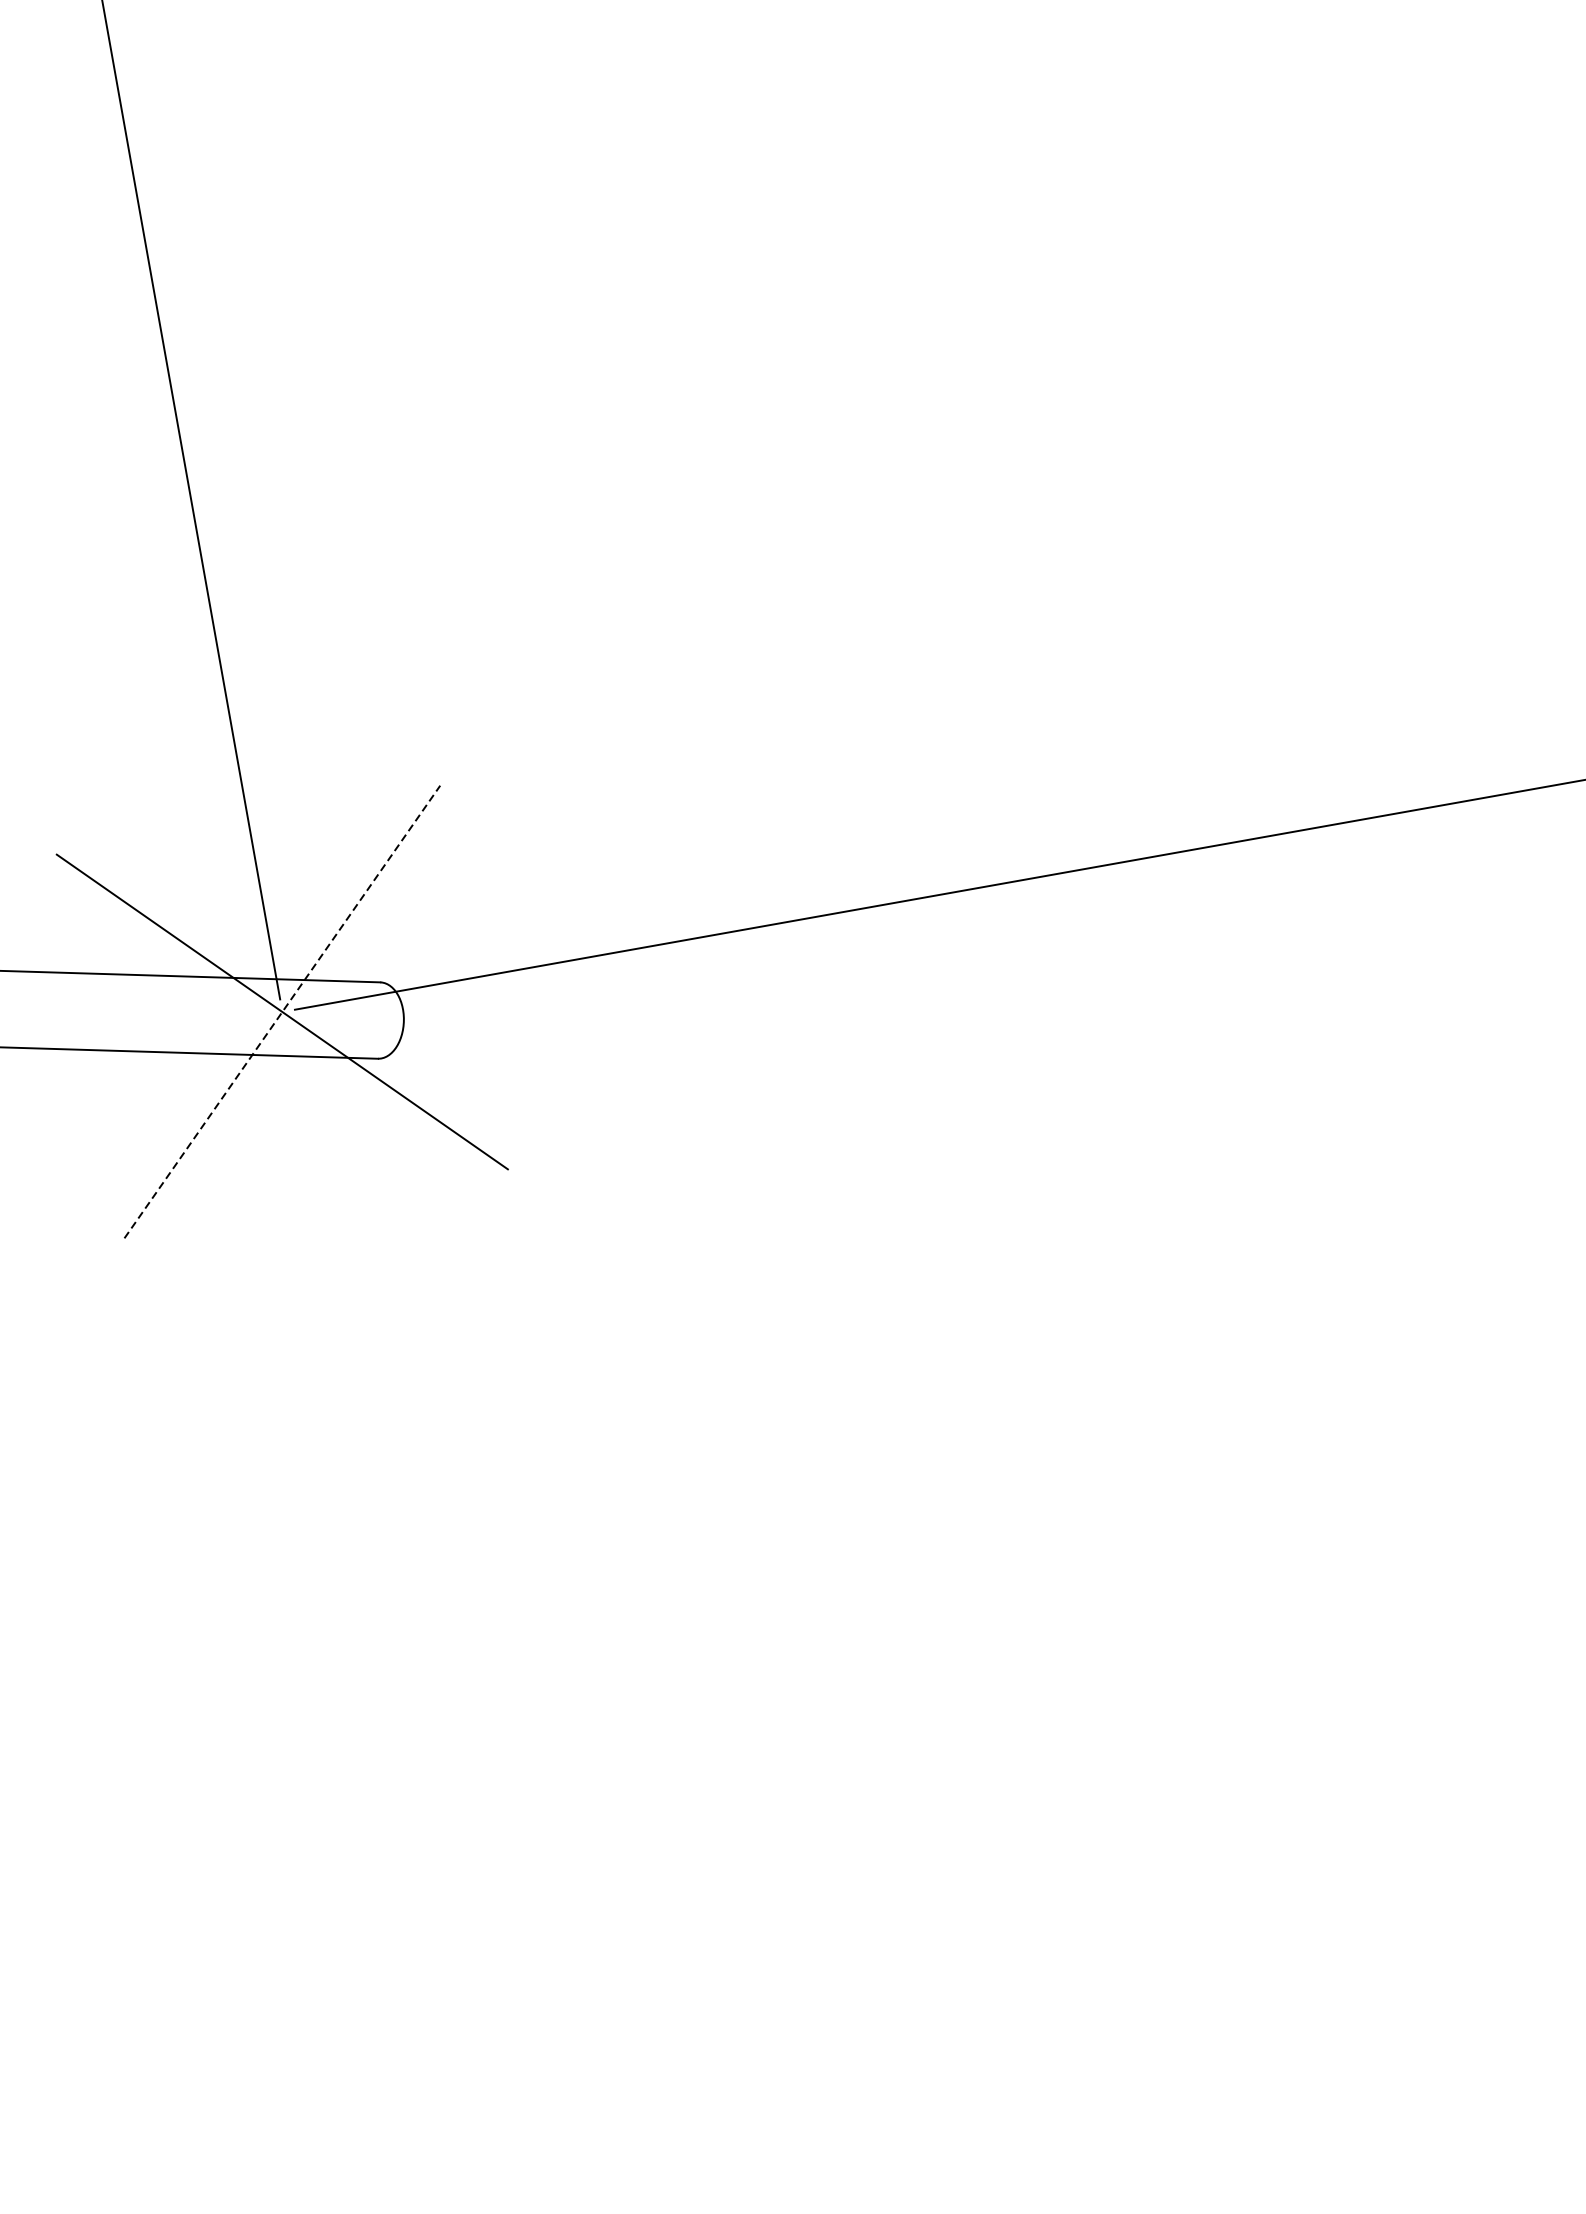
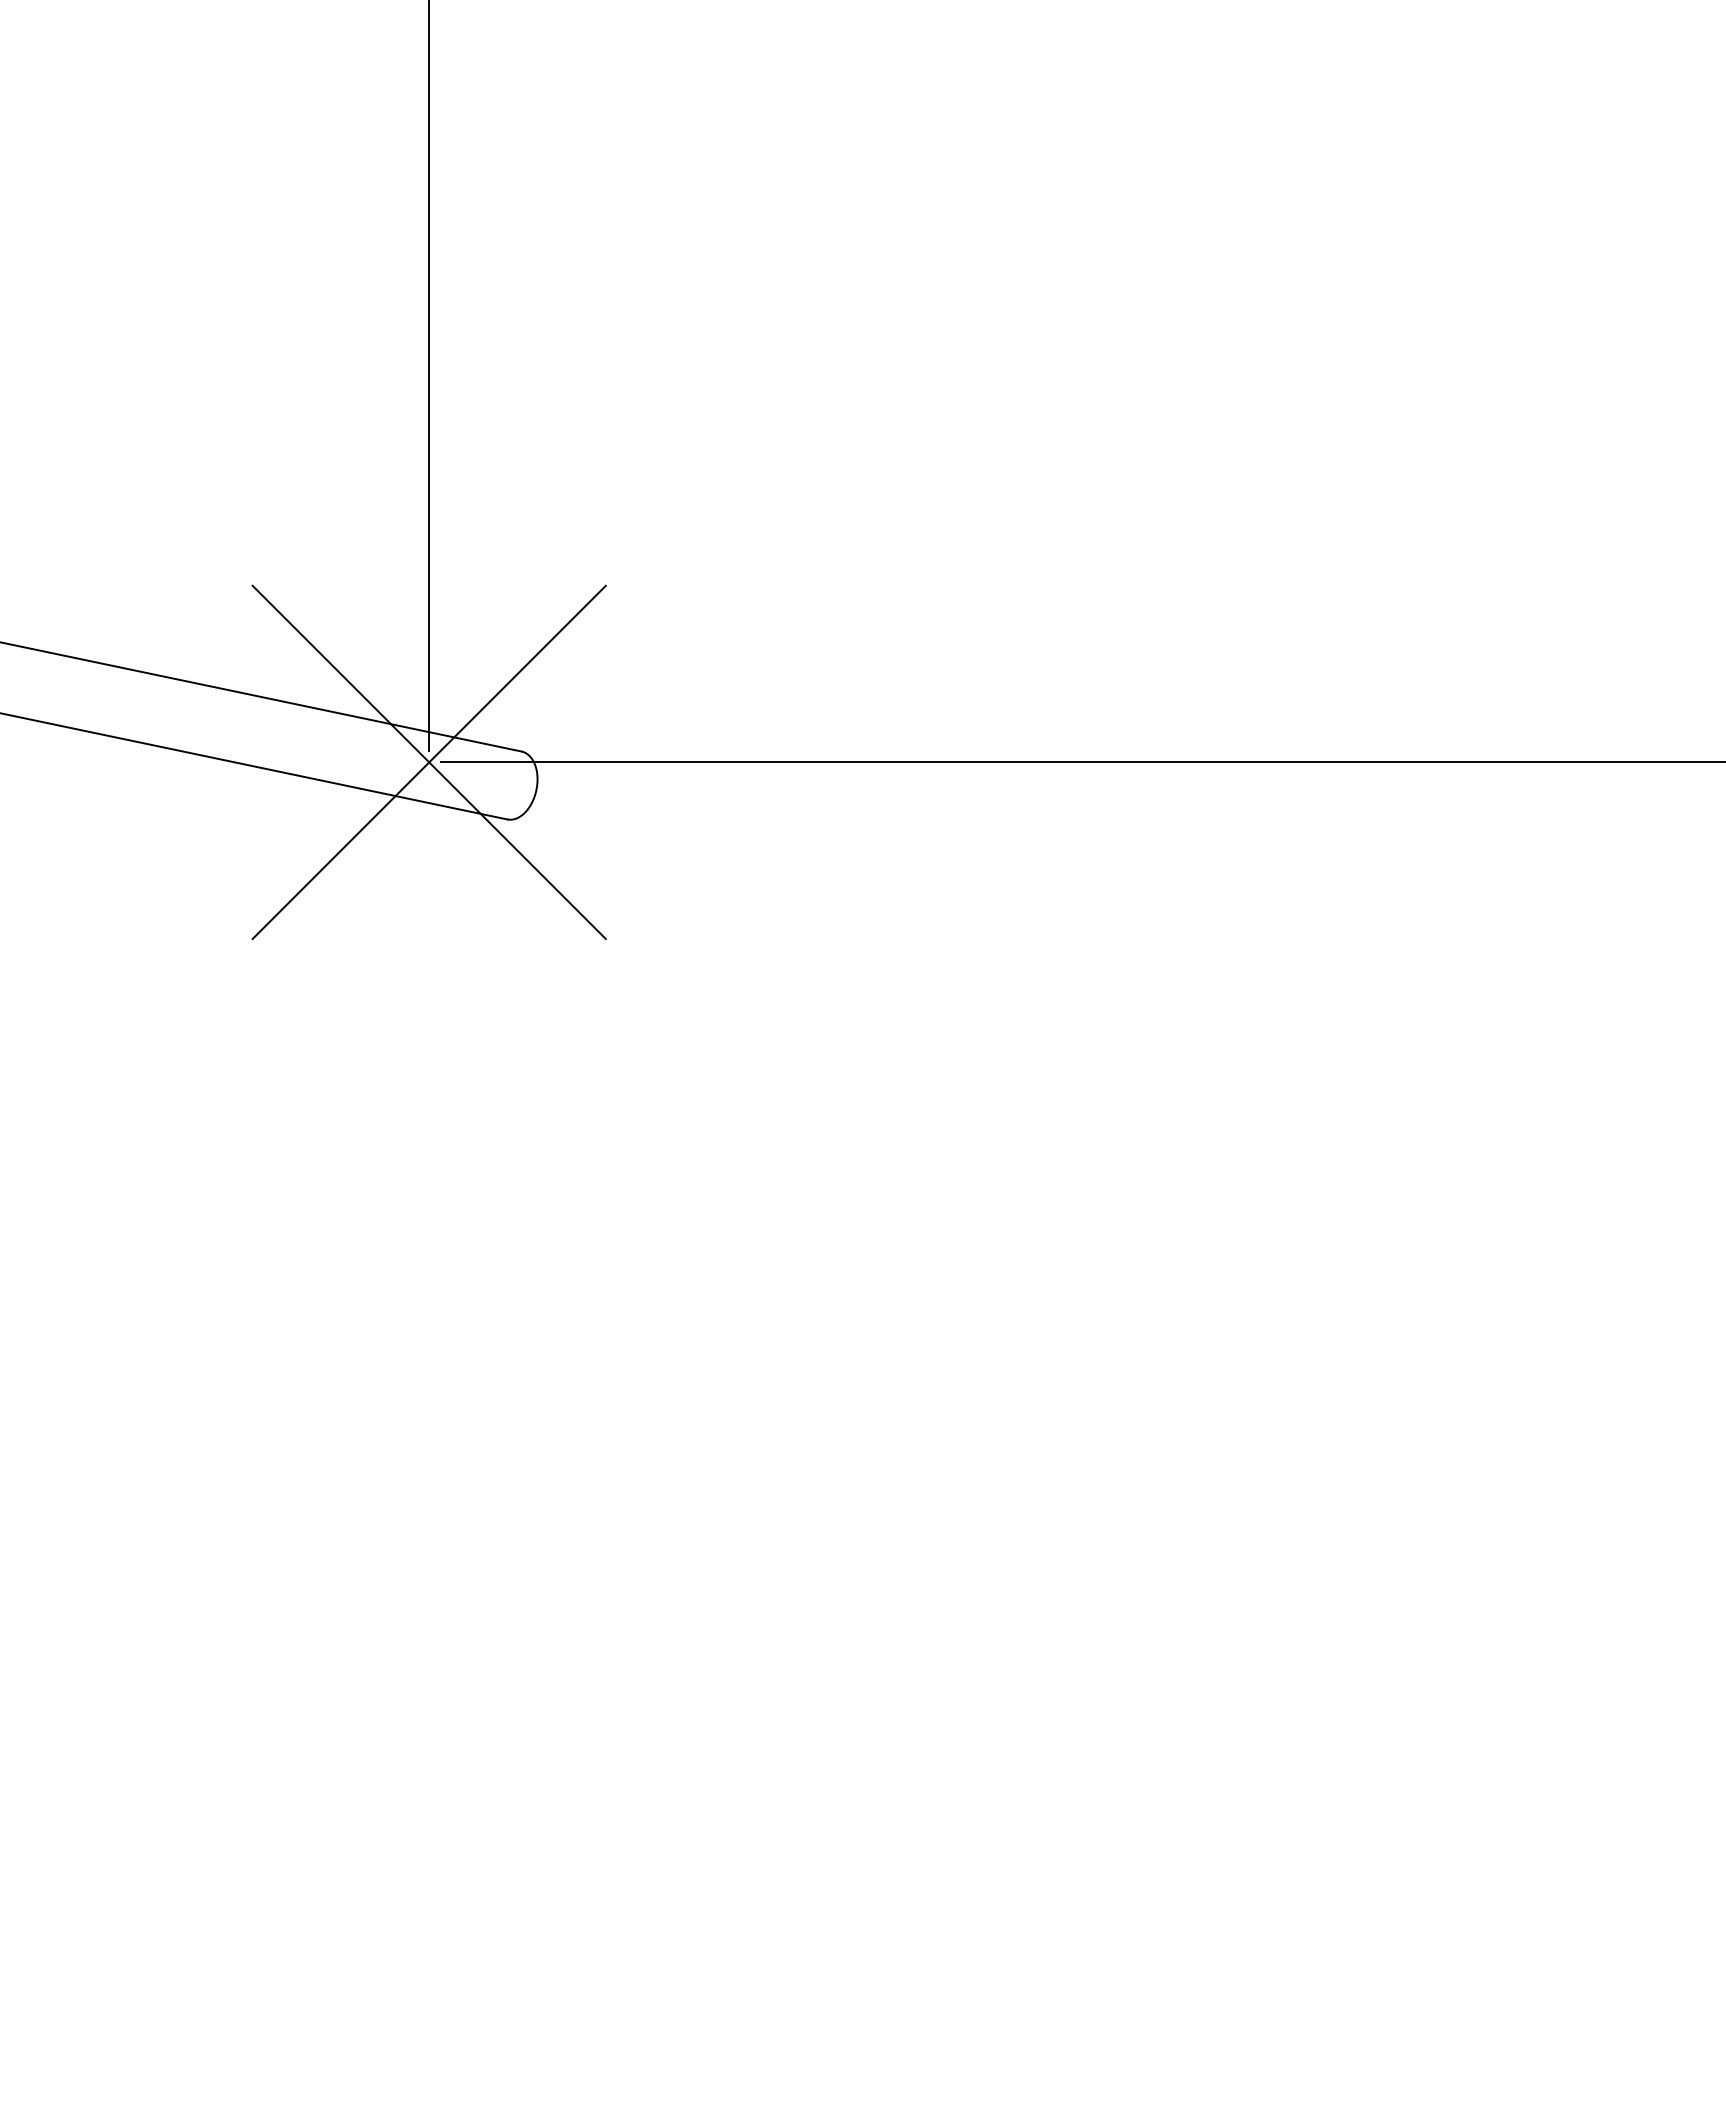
line: (282, 1012) -> (429, 762), dashed -> solid

